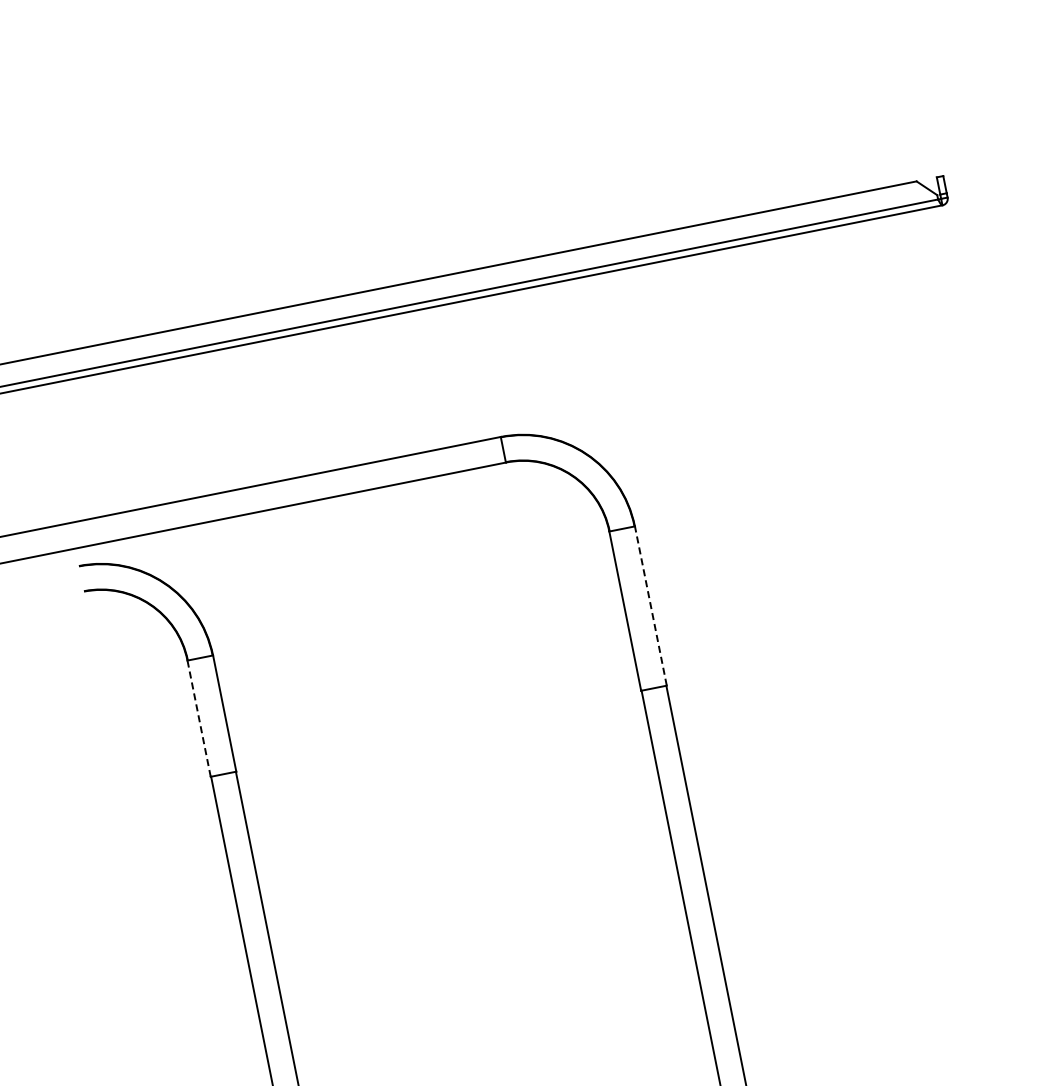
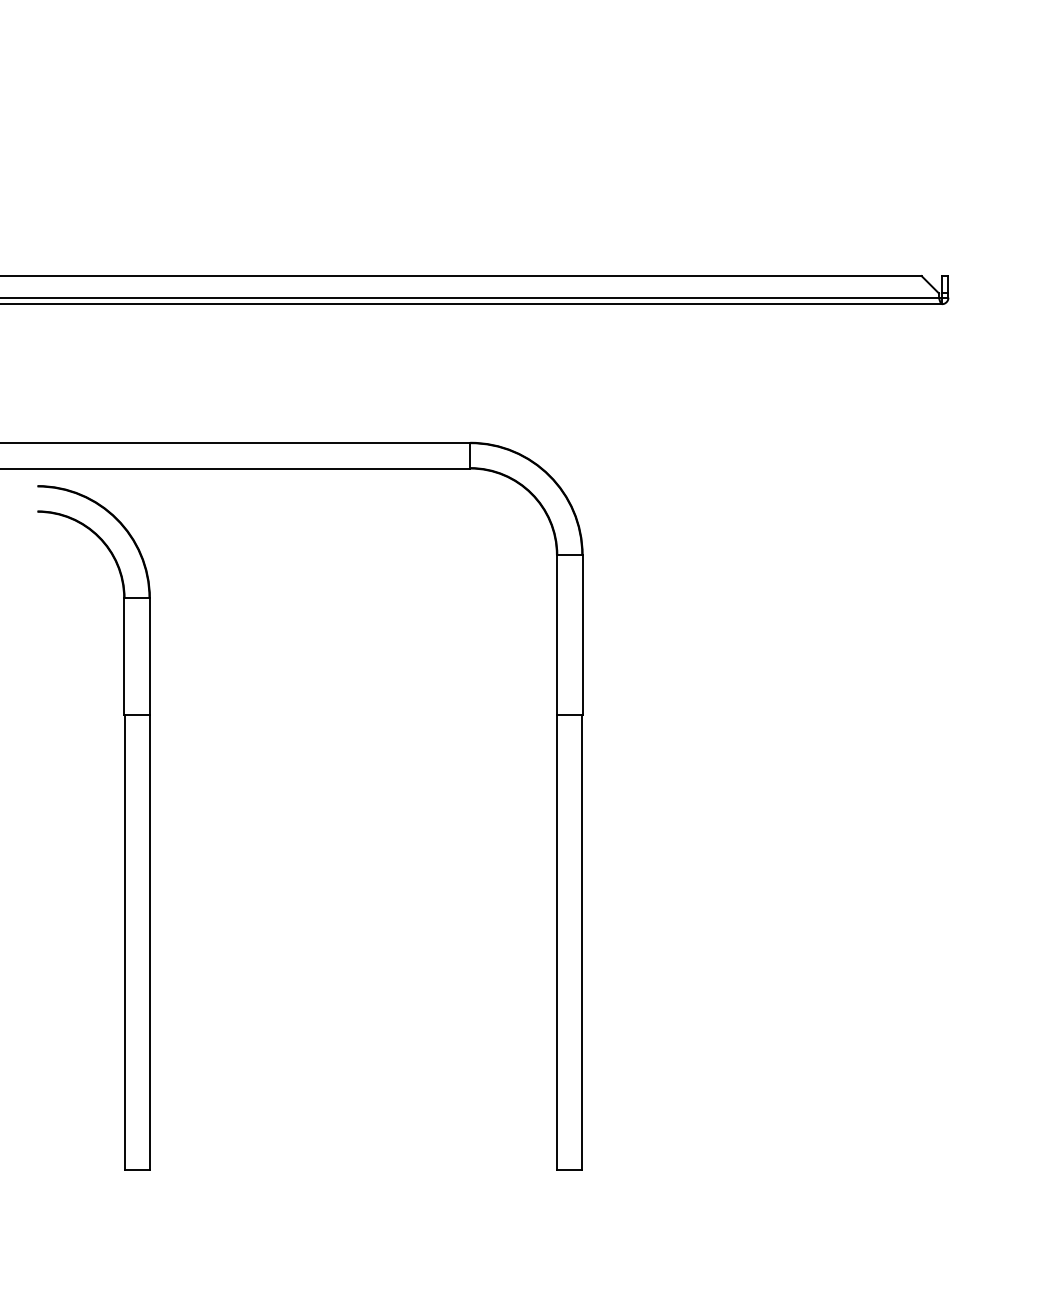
line: (650, 605) -> (582, 634), dashed -> solid
line: (199, 719) -> (124, 657), dashed -> solid

